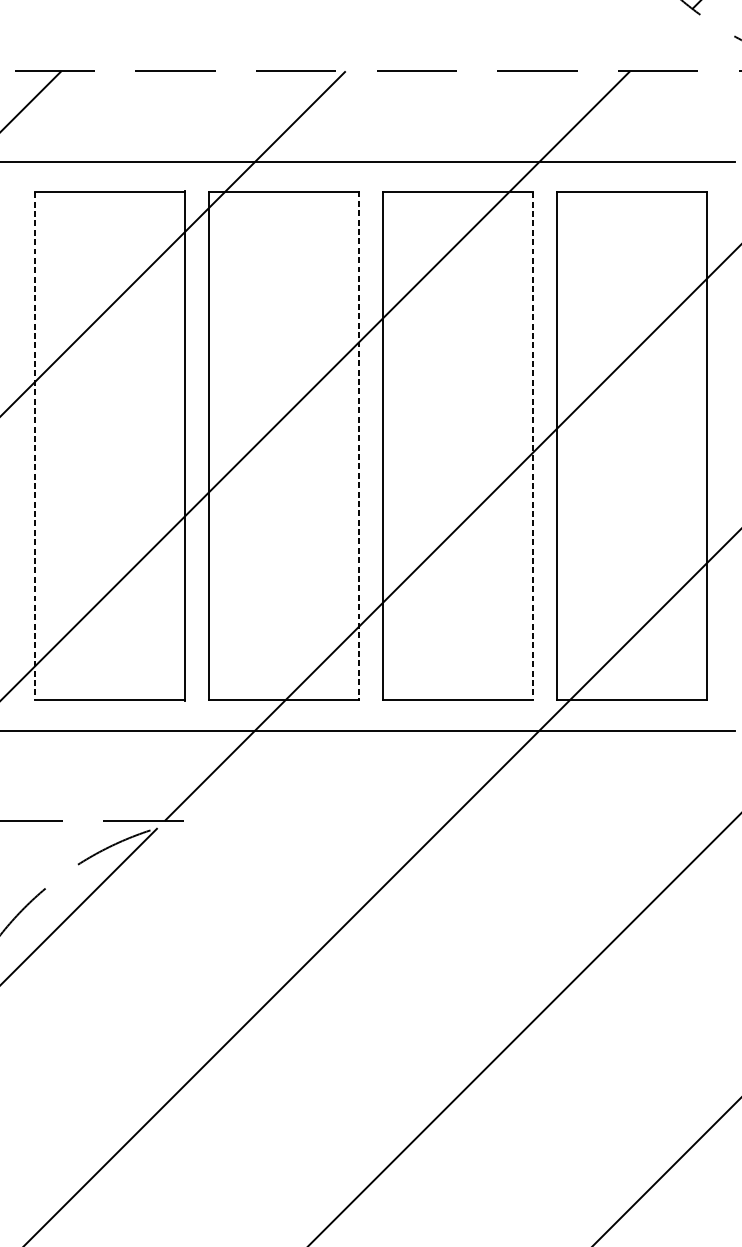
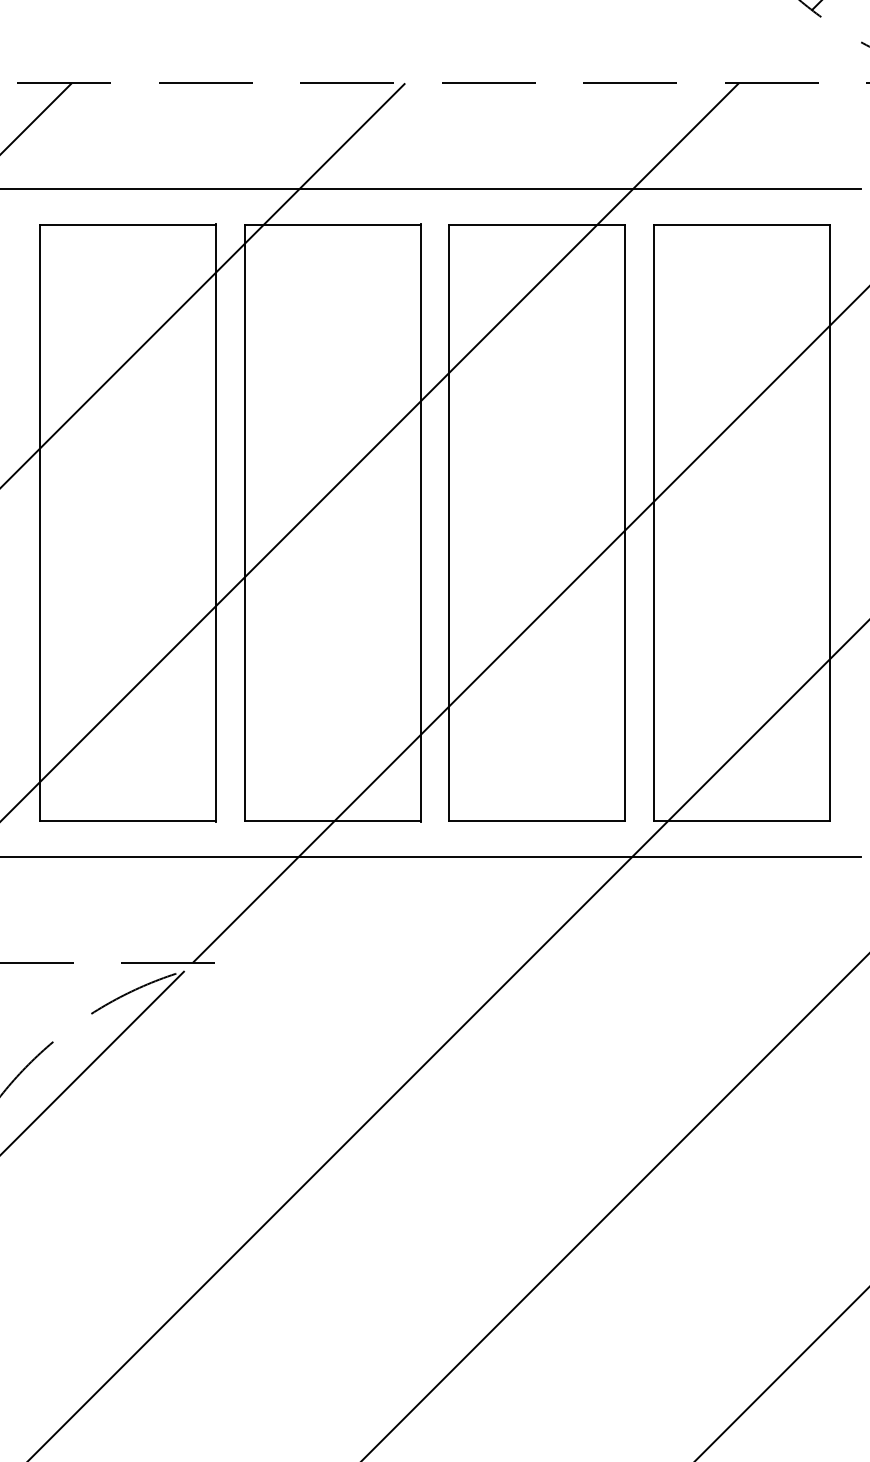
line: (34, 445) -> (40, 522), dashed -> solid
line: (358, 445) -> (420, 522), dashed -> solid
line: (533, 445) -> (625, 522), dashed -> solid

